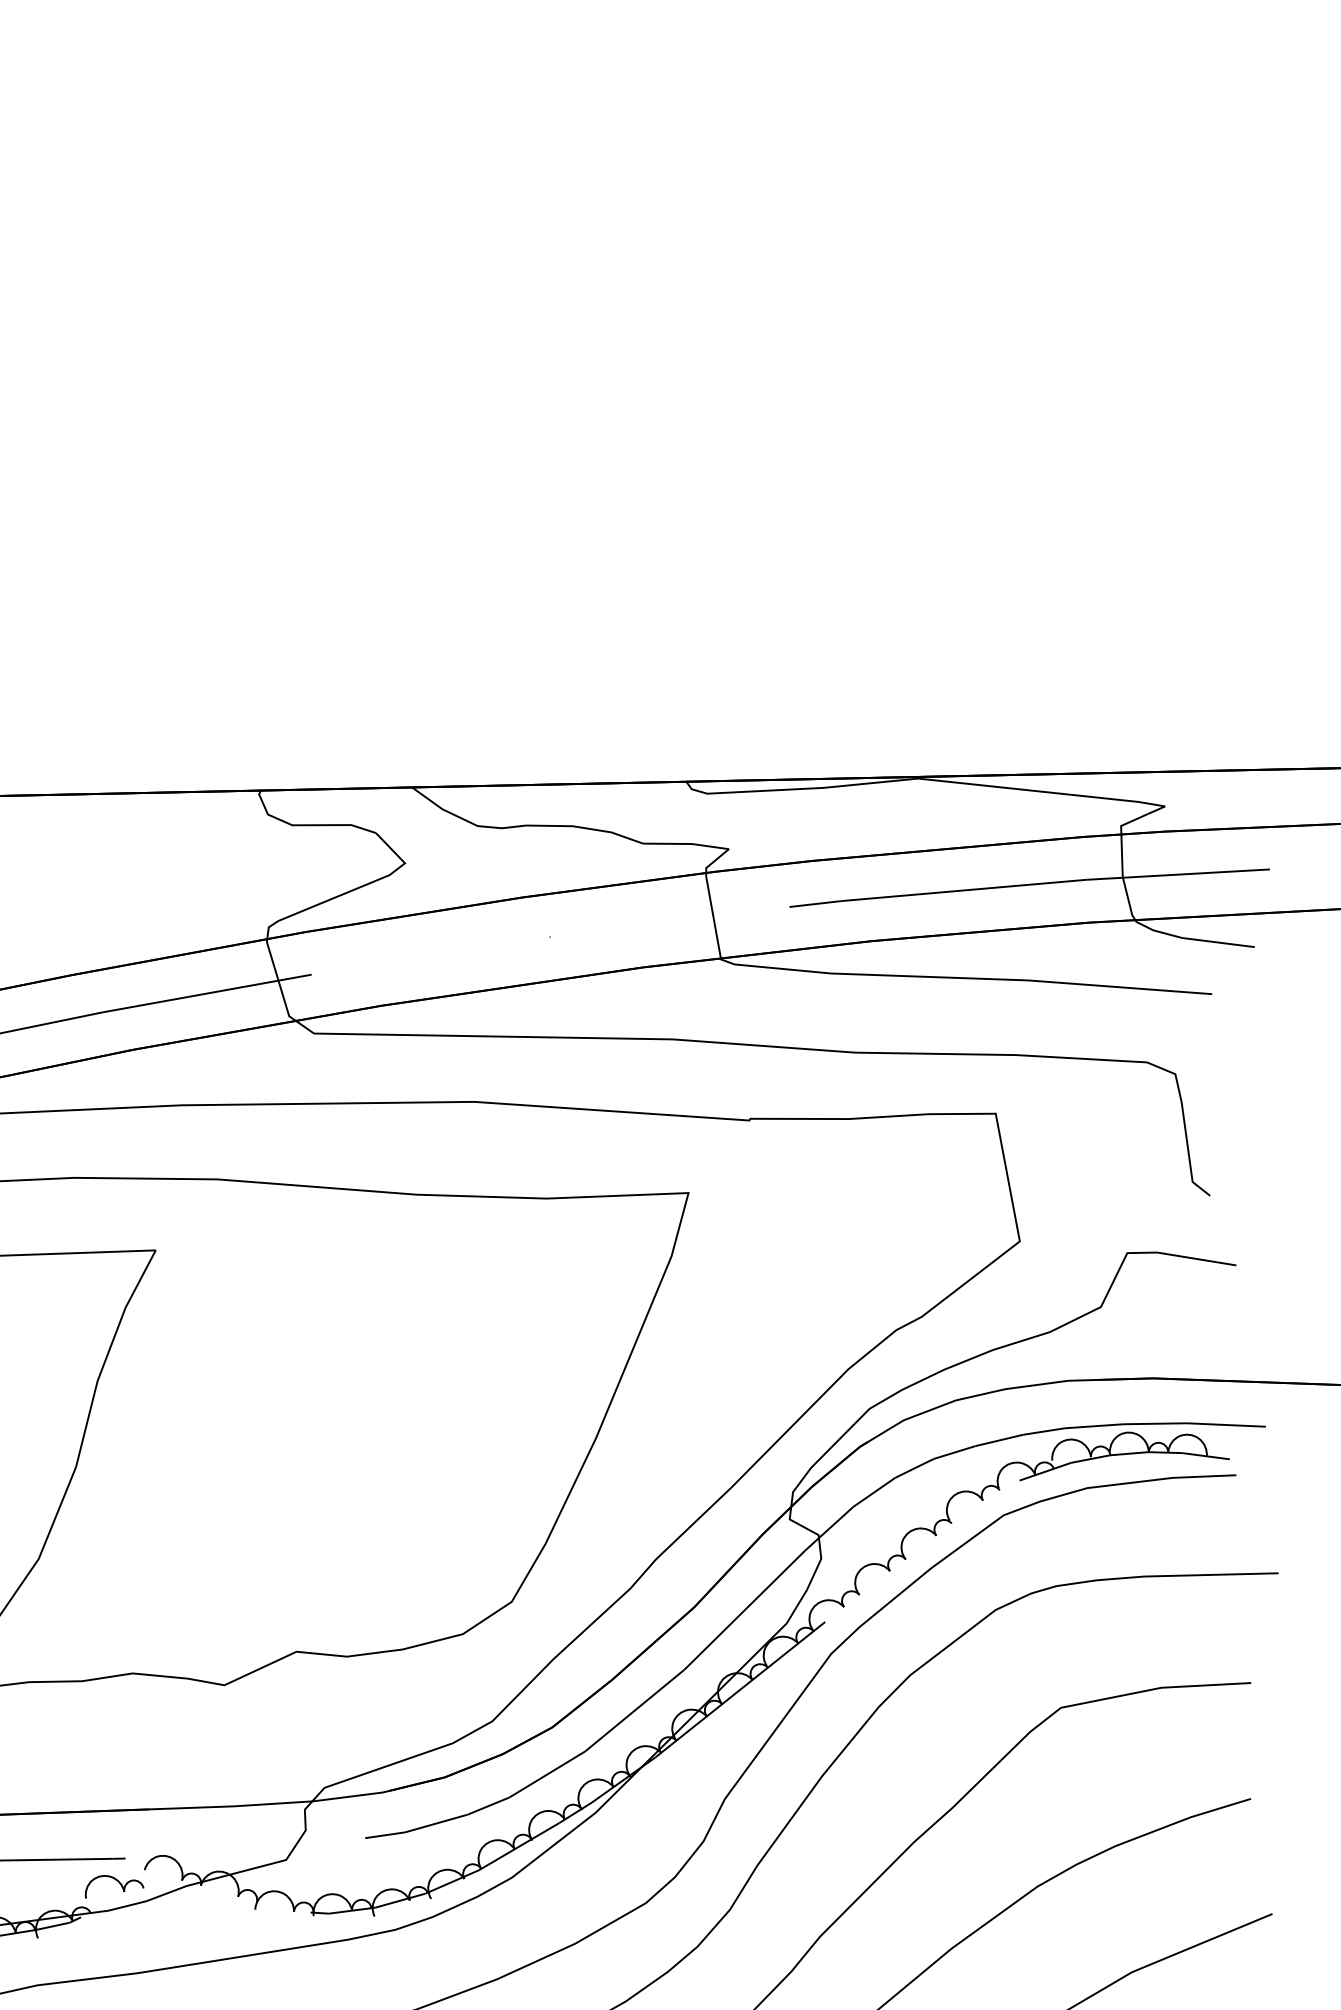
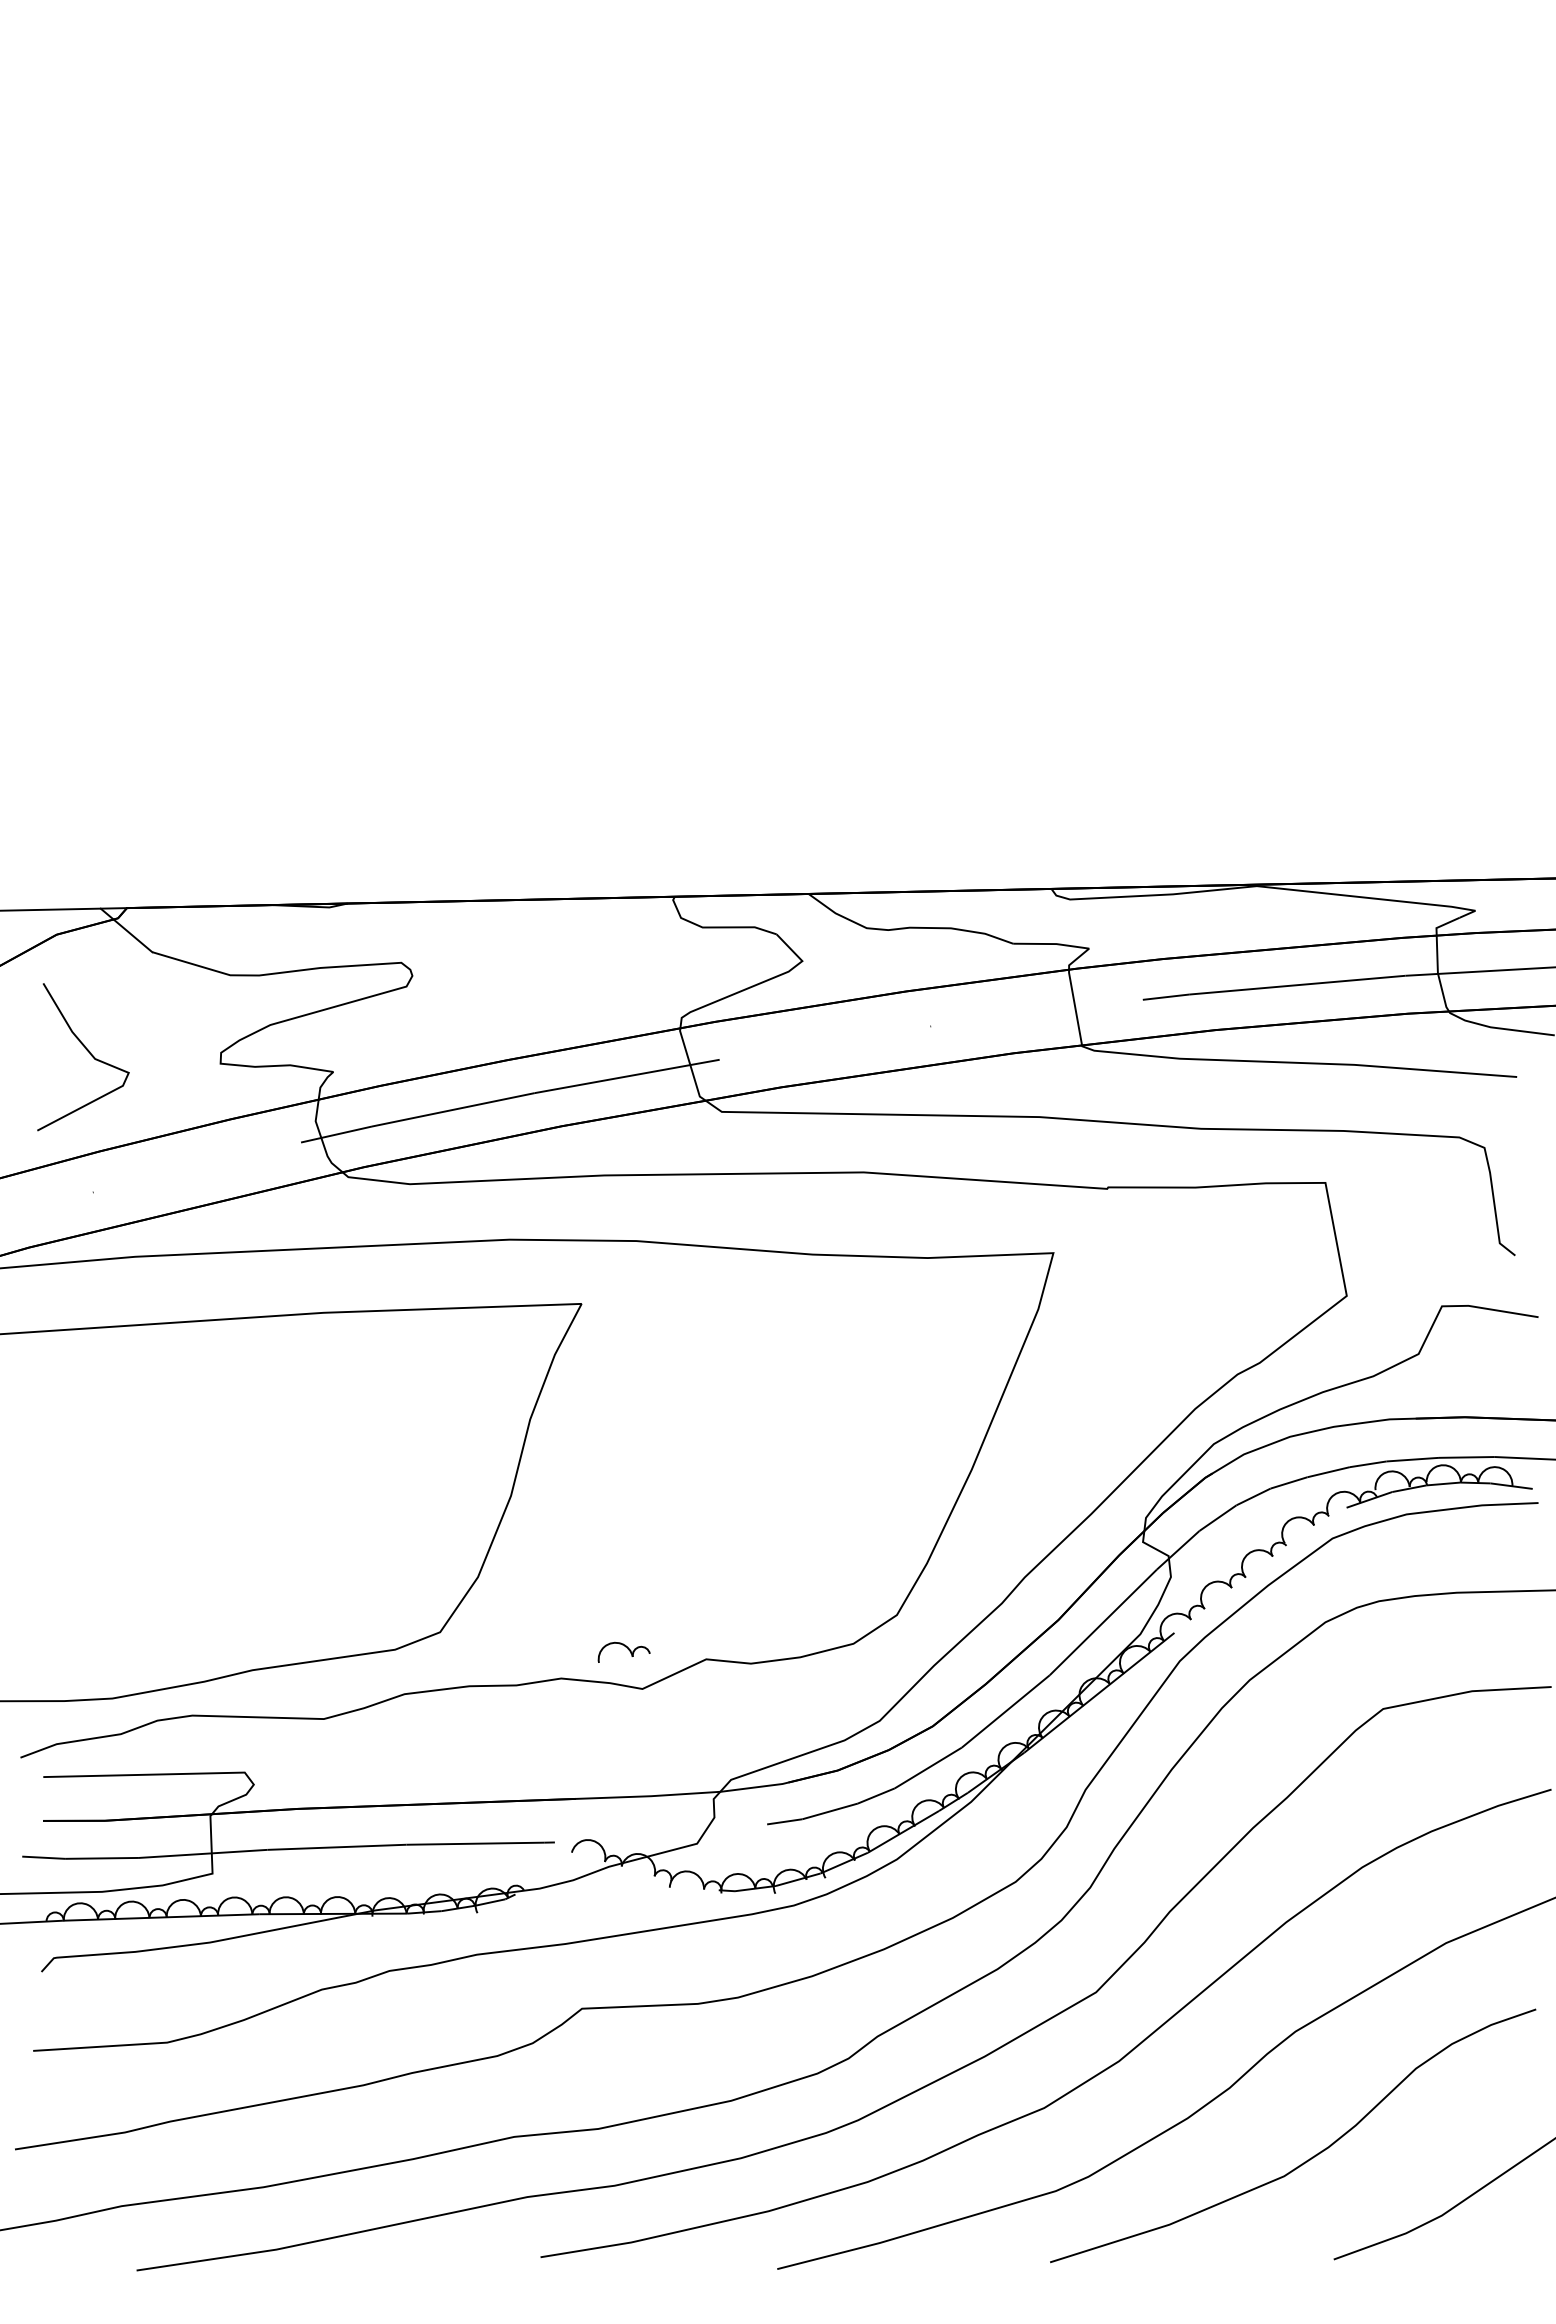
part: (113, 1885) -> (623, 1651), moved

